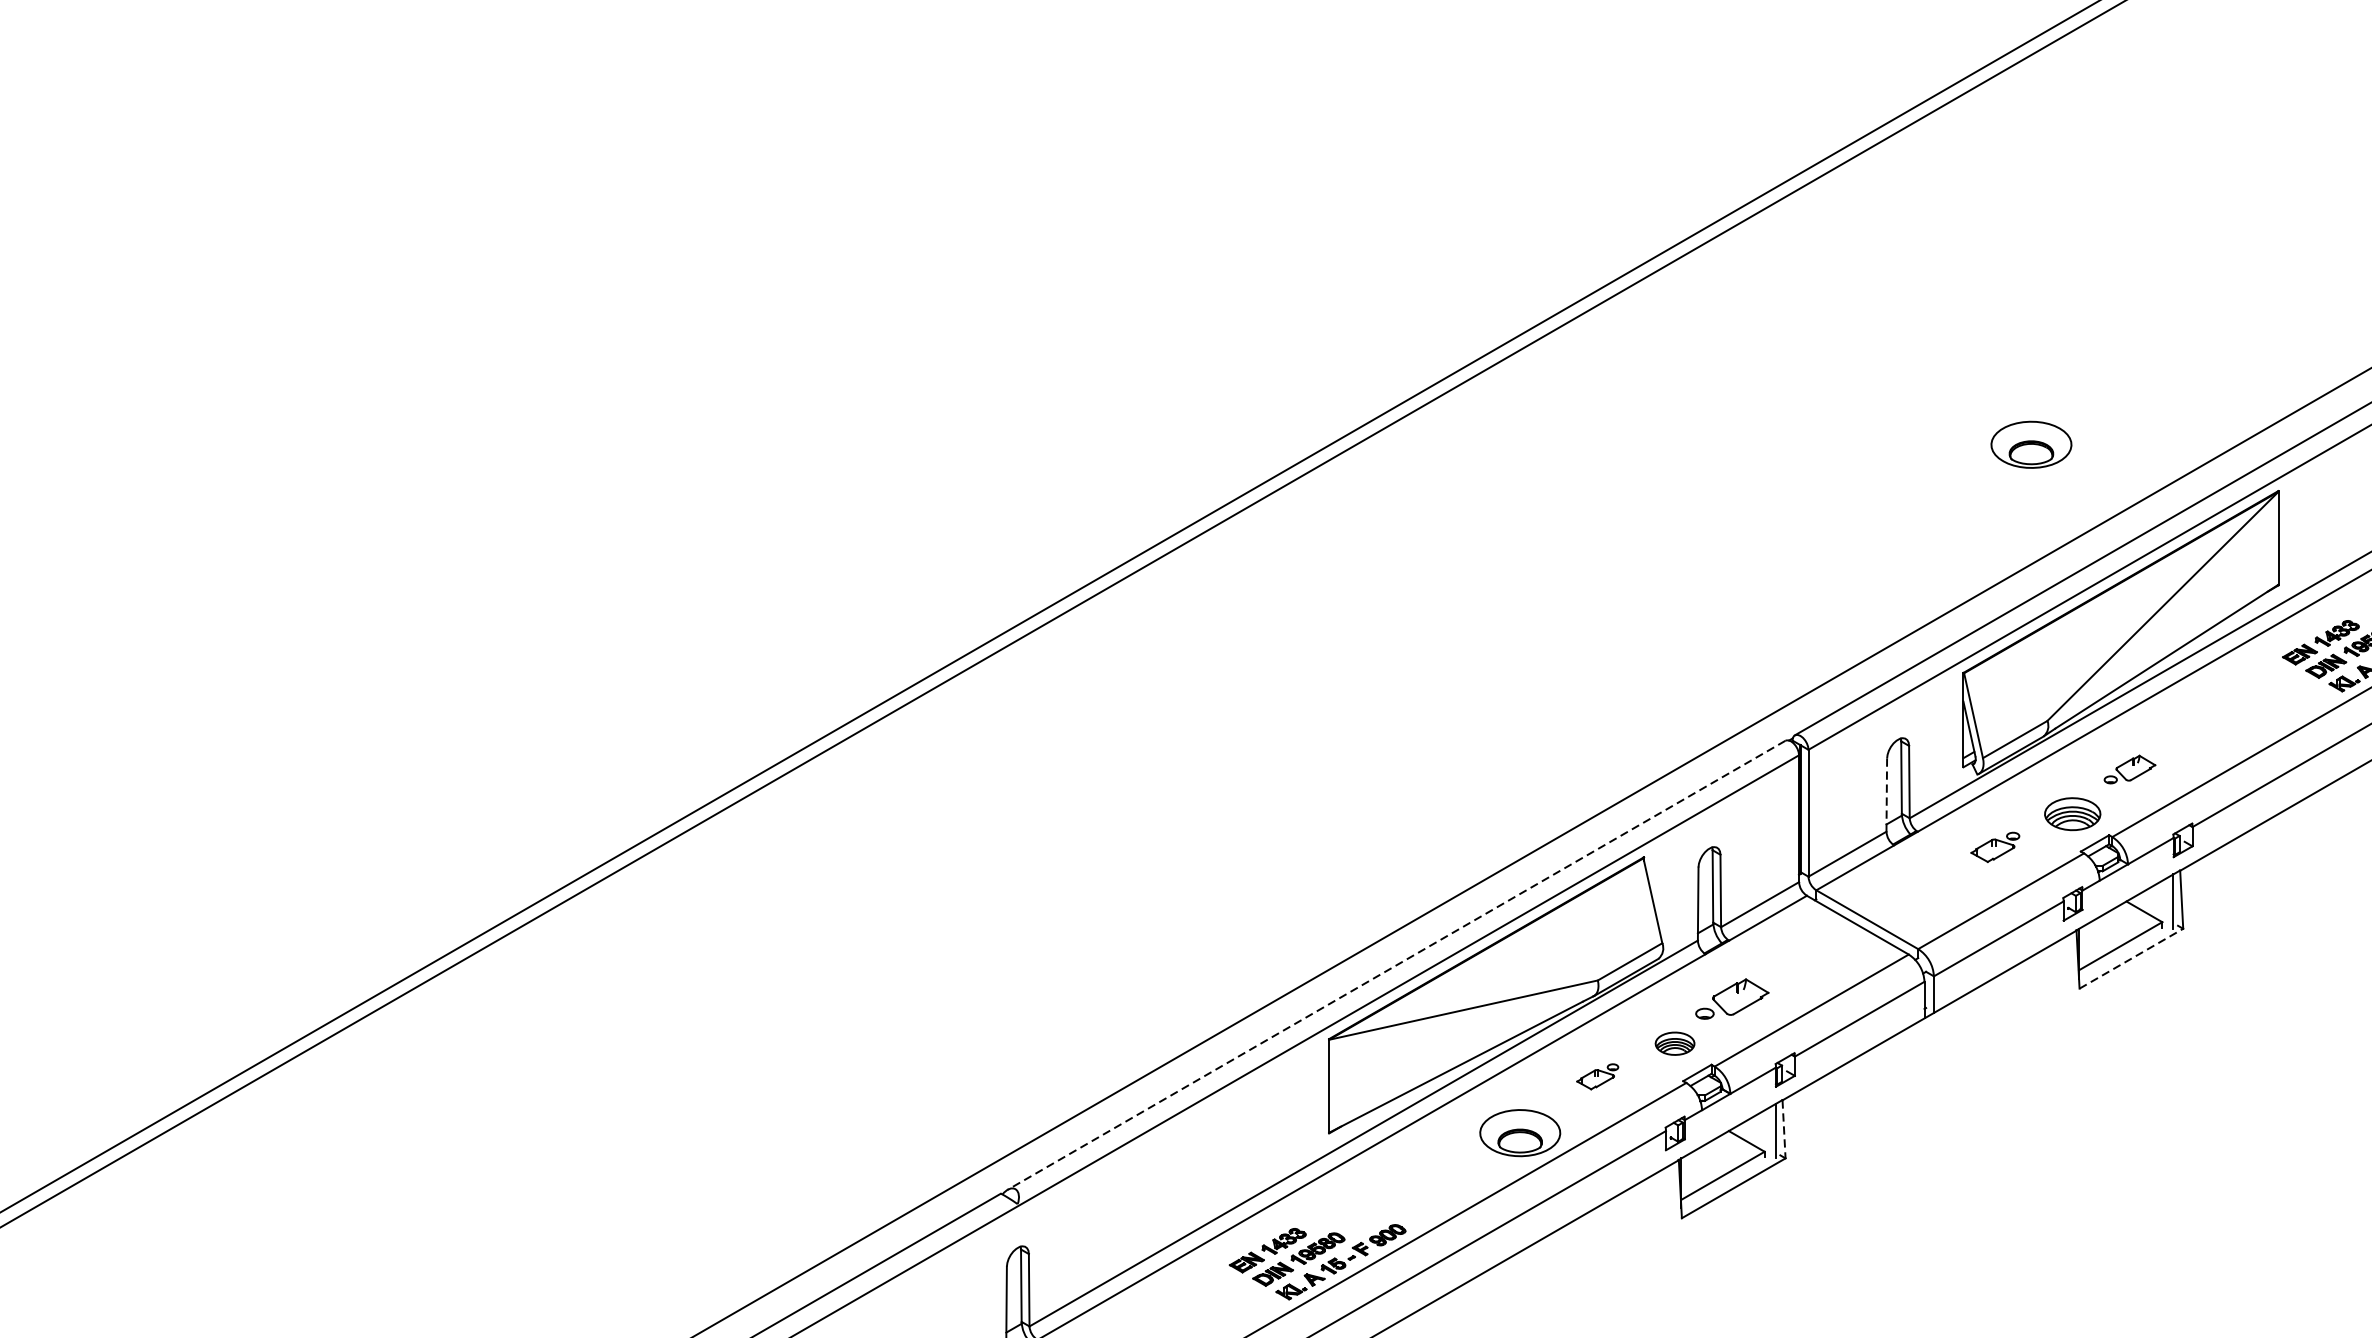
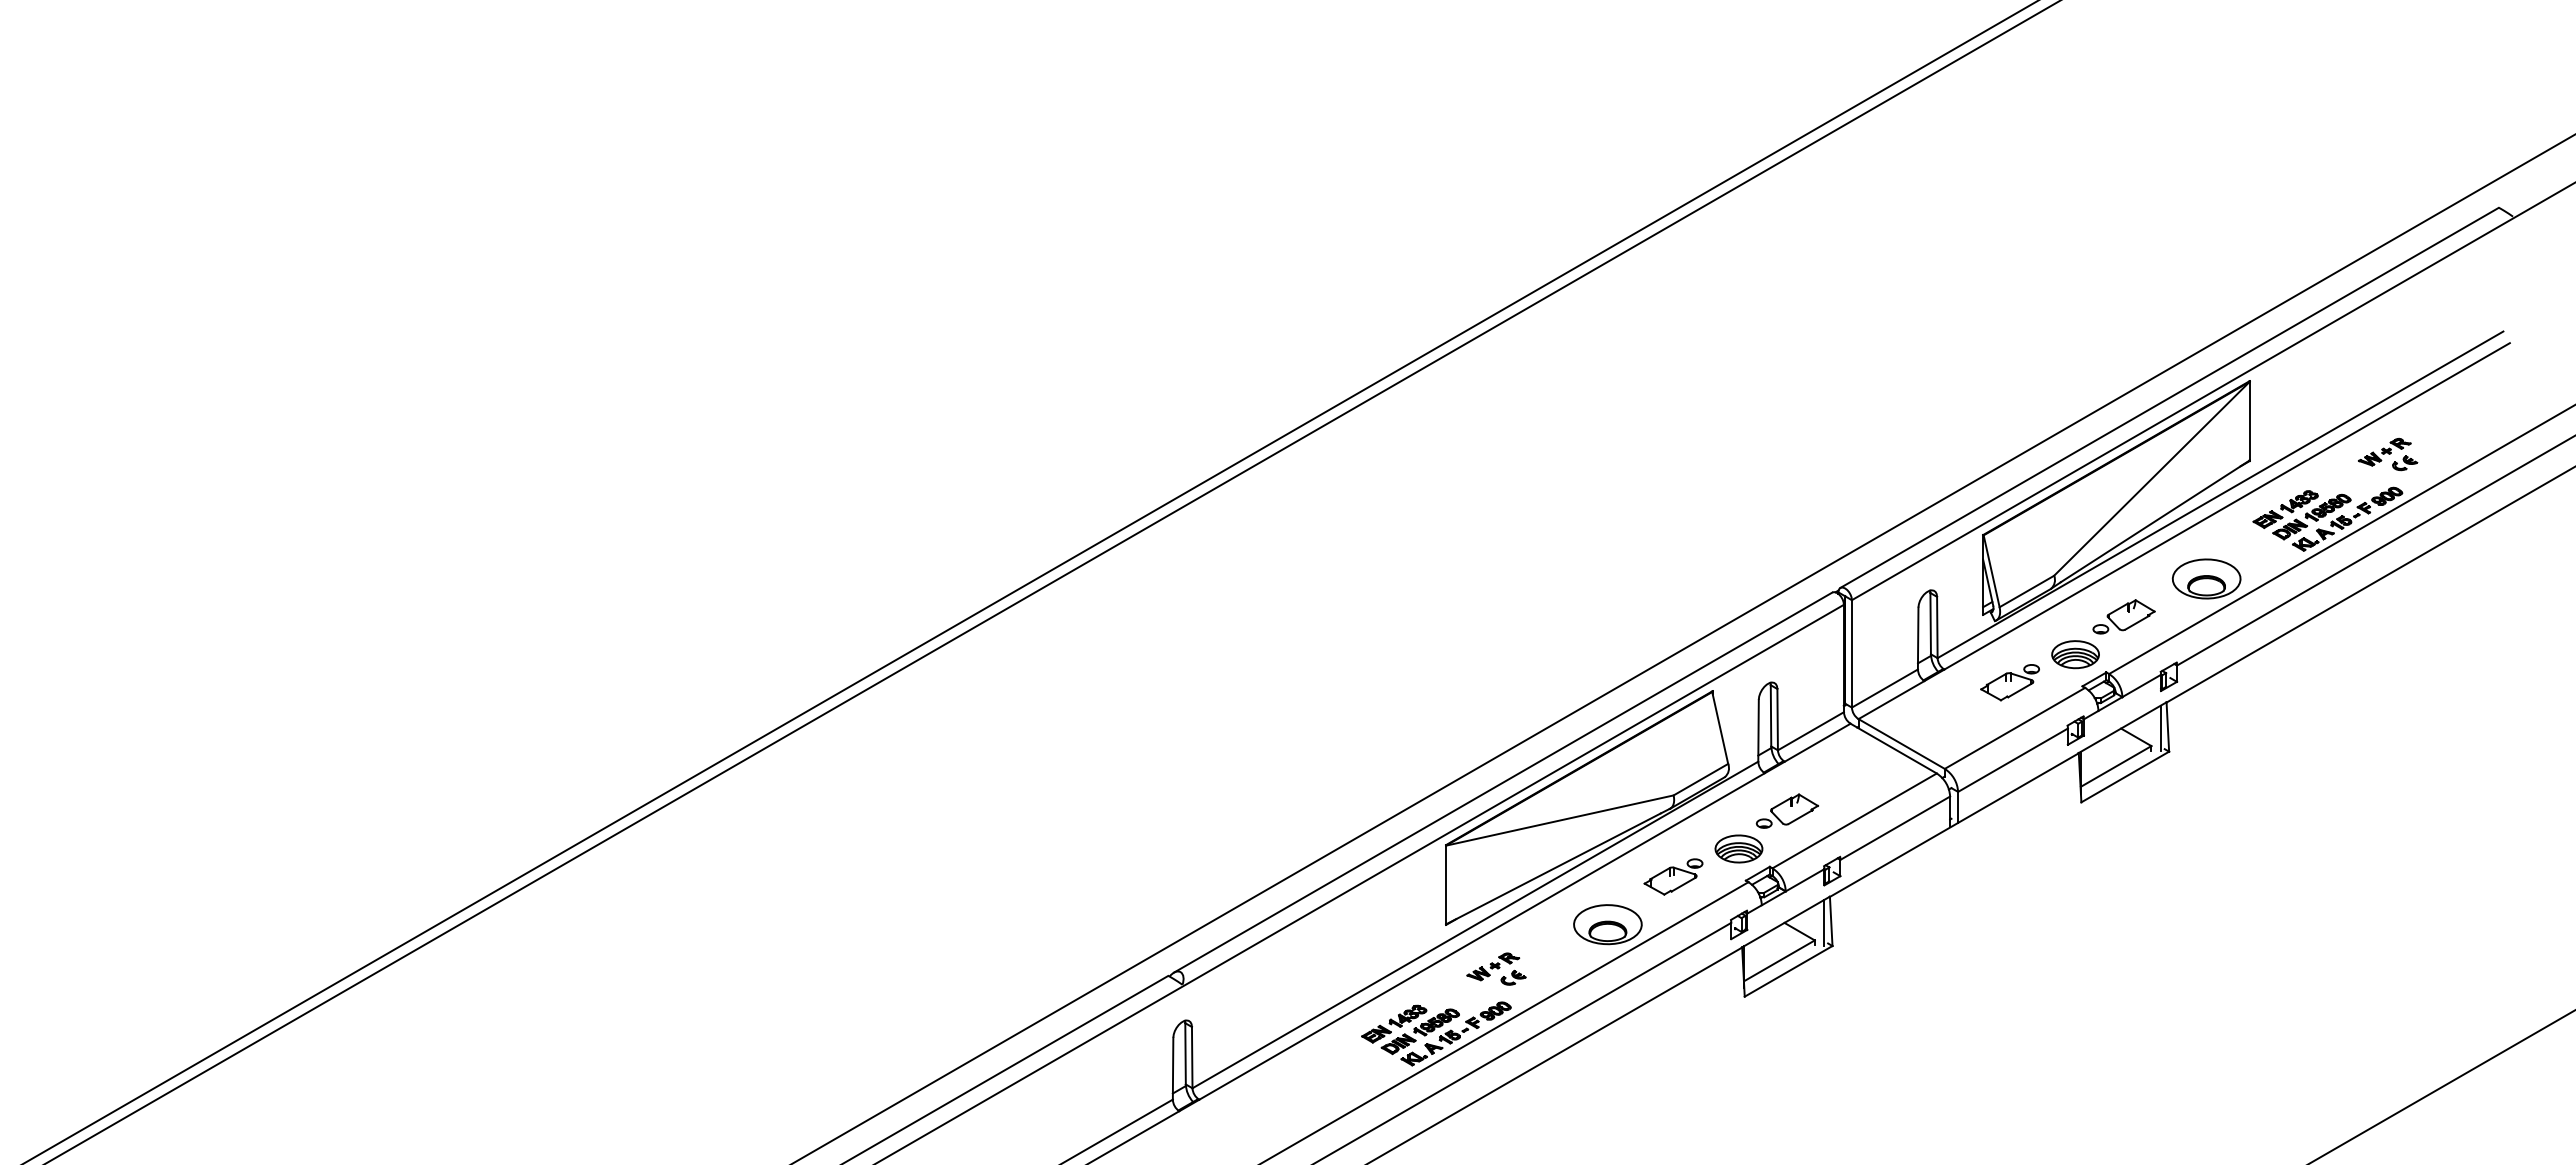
part: (2031, 444) -> (2206, 578), moved
part: (2129, 769) -> (2123, 616), size x1.43
line: (1887, 795) -> (1918, 638), dashed -> solid
part: (1994, 847) -> (2009, 682), size x1.43
line: (2131, 959) -> (2125, 777), dashed -> solid
line: (1395, 965) -> (1502, 782), dashed -> solid
part: (1674, 1043) -> (1738, 848), size x1.43
part: (1597, 1076) -> (1673, 876), size x1.67
line: (1784, 1129) -> (1831, 921), dashed -> solid
part: (1388, 1184) -> (1496, 968), added

